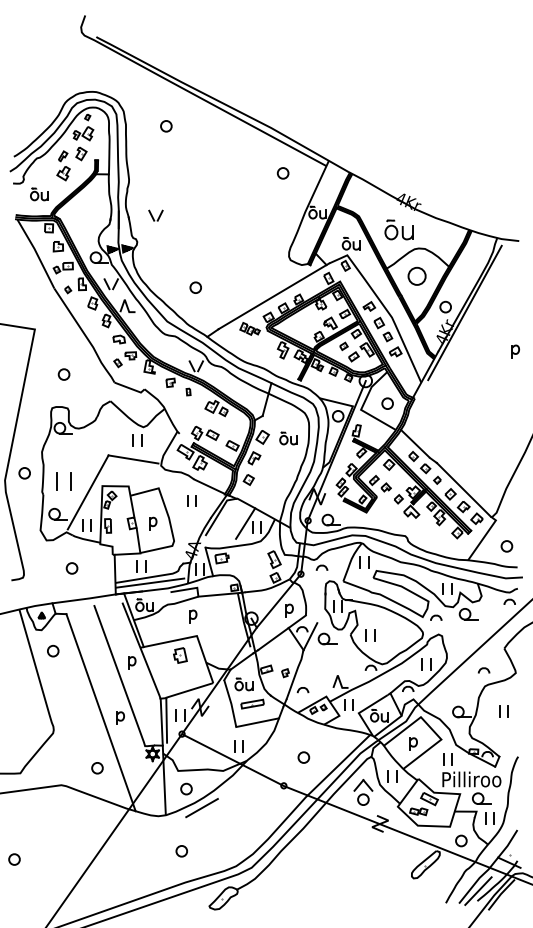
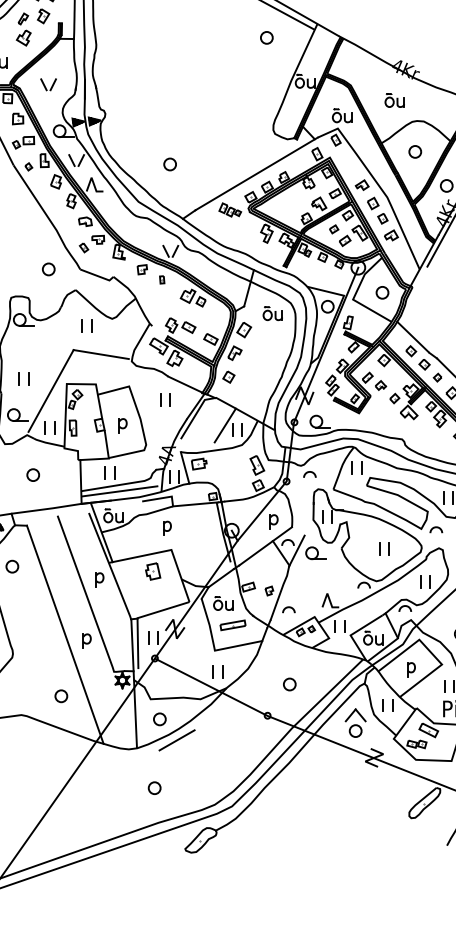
part: (155, 215) -> (48, 84), moved
part: (398, 229) -> (394, 99), size x0.62
part: (417, 276) -> (415, 152), size x0.62
part: (63, 374) -> (48, 269), moved
part: (288, 438) -> (272, 313), moved
part: (137, 440) -> (86, 325), moved
part: (63, 481) -> (23, 378), size x0.62
part: (370, 635) -> (384, 549), moved

